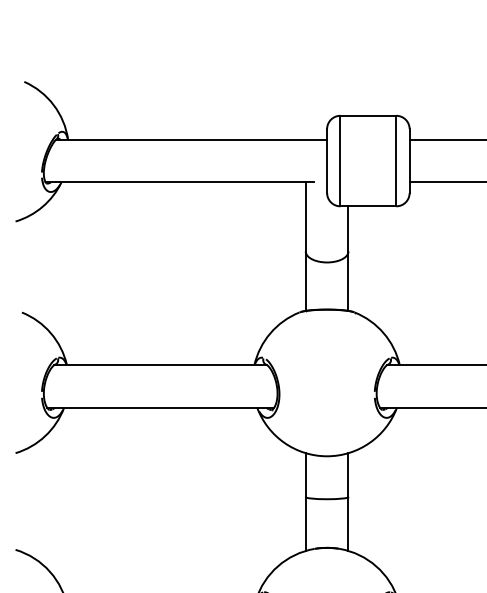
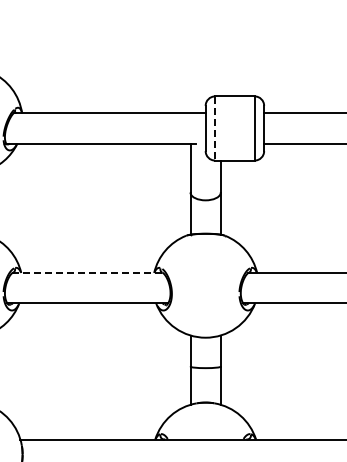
line: (340, 161) -> (215, 128), solid -> dashed
line: (161, 365) -> (88, 273), solid -> dashed

